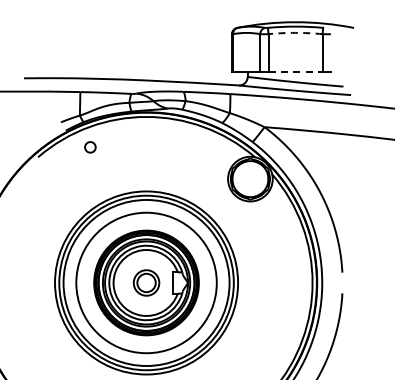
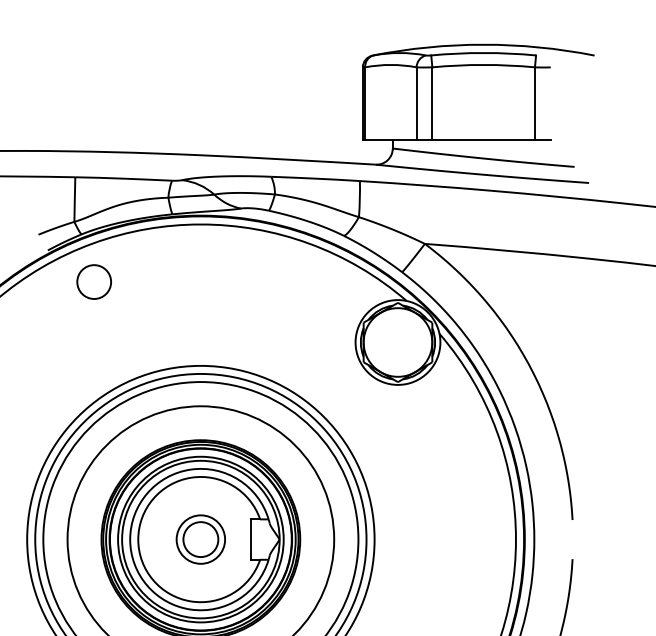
arc: (295, 32) -> (483, 64), dashed -> solid
line: (296, 72) -> (485, 140), dashed -> solid
circle: (90, 147) -> (94, 282), size x1.67

